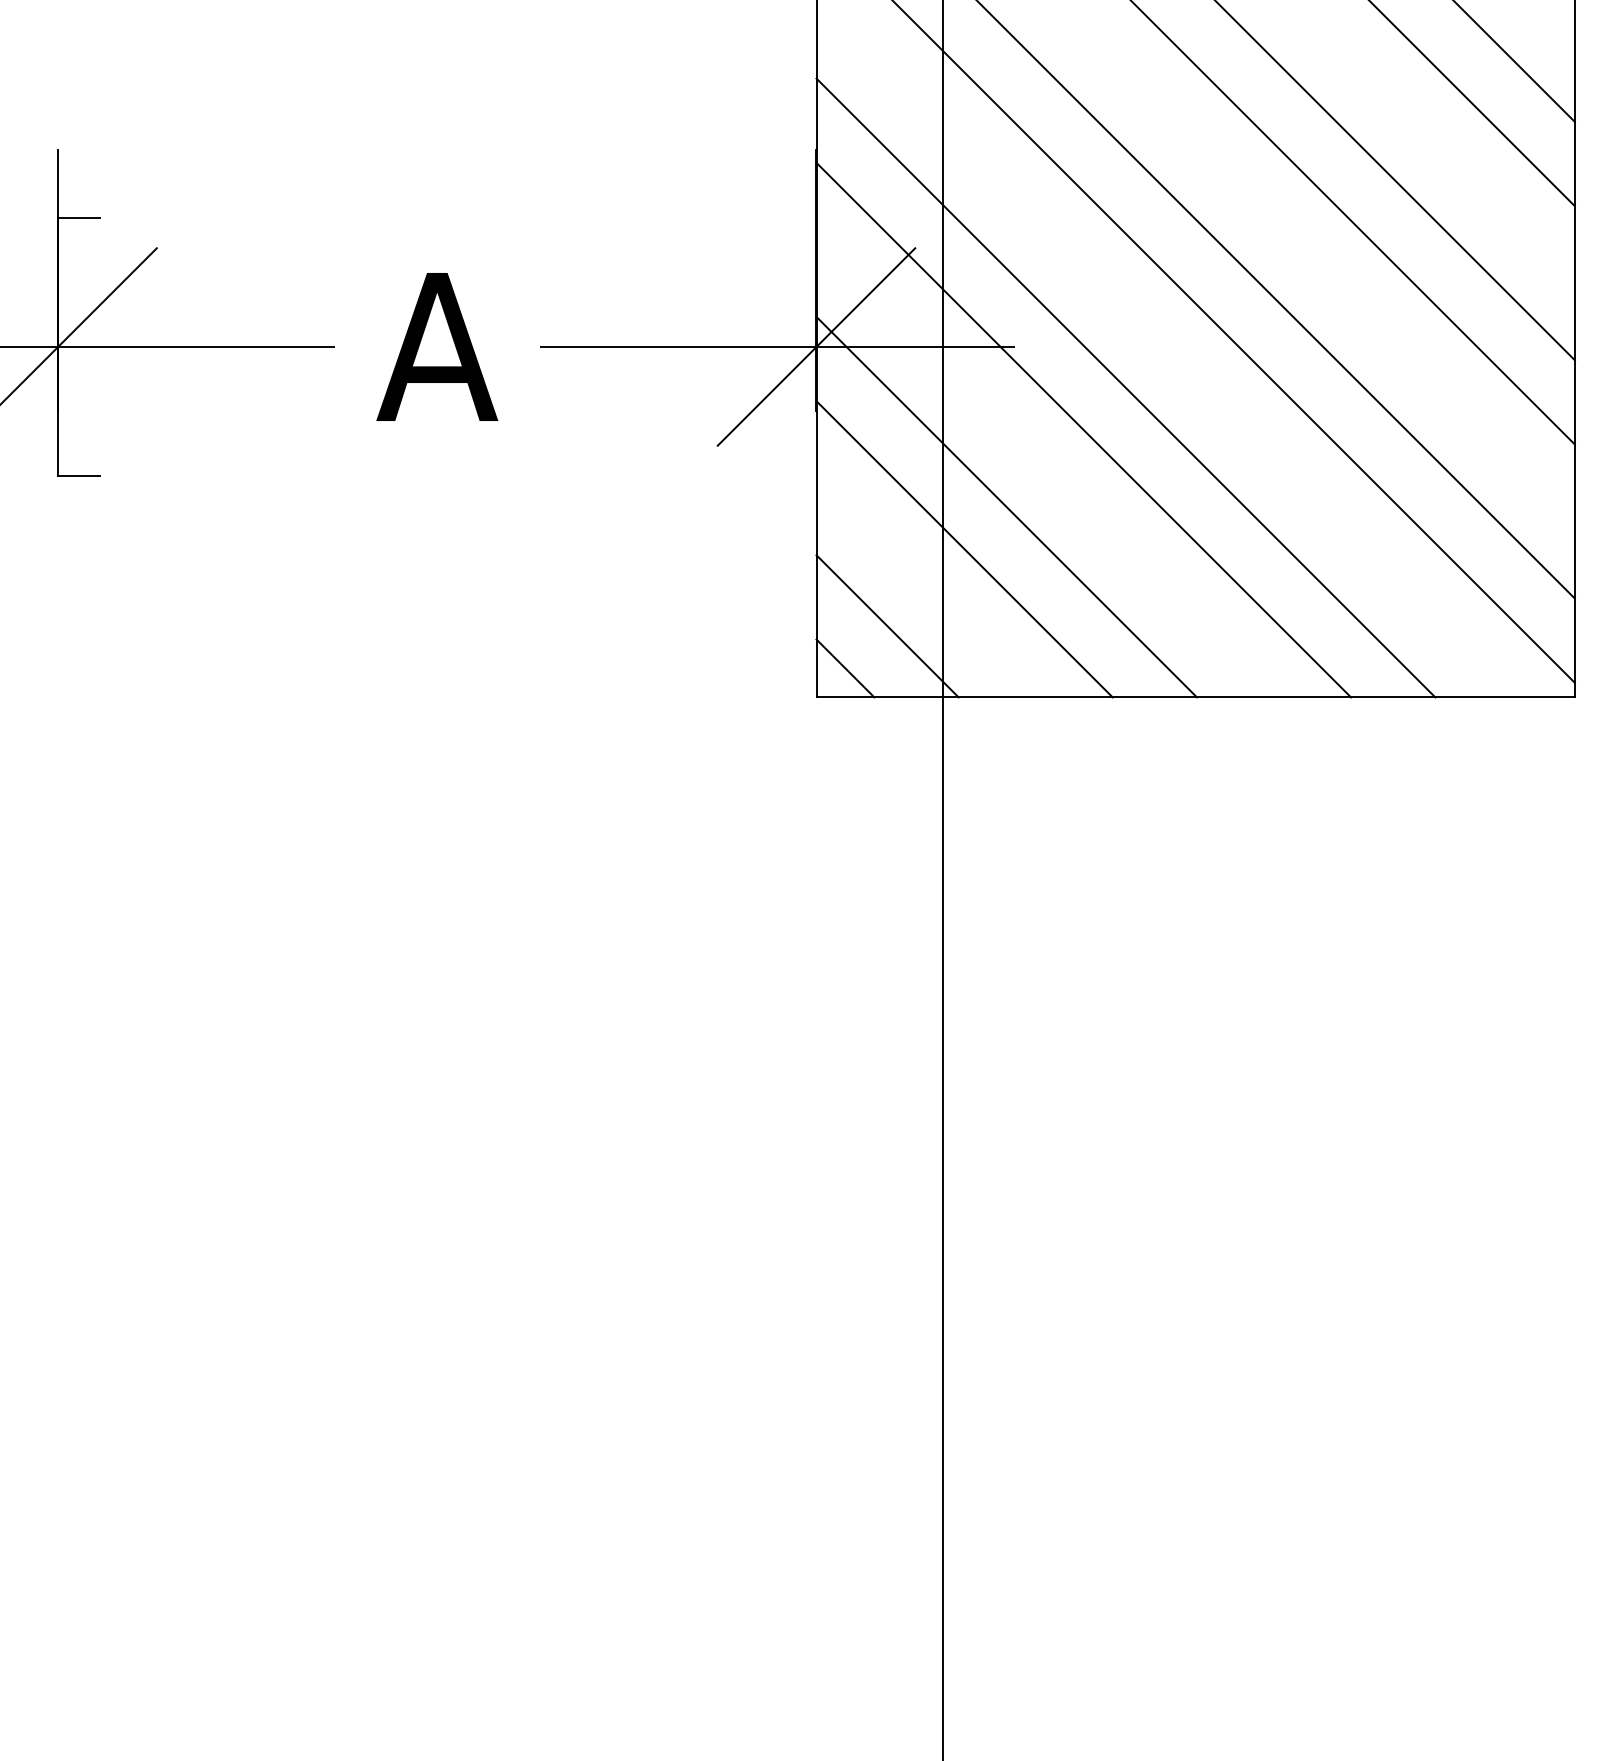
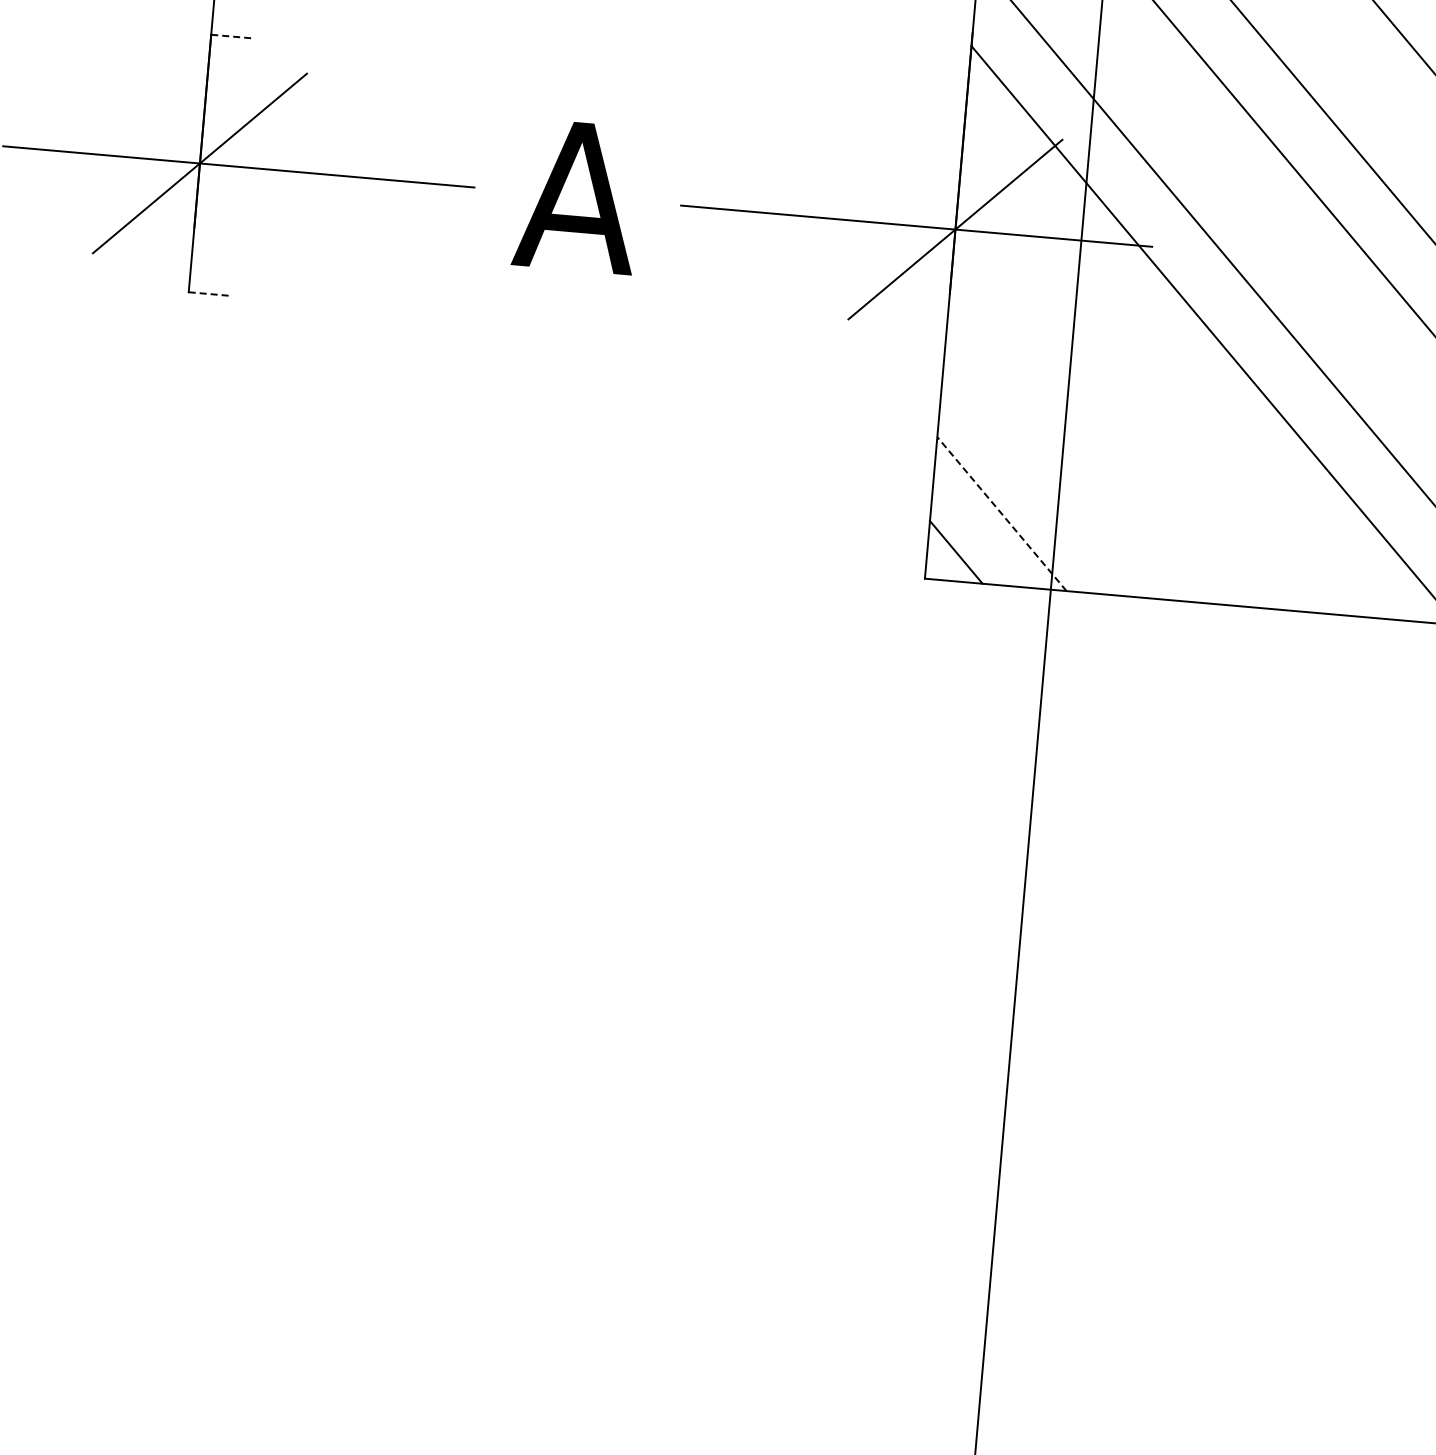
line: (79, 217) -> (232, 36), solid -> dashed
line: (79, 476) -> (209, 294), solid -> dashed
line: (1006, 506) -> (1130, 405), removed
line: (964, 549) -> (1085, 444), removed
line: (887, 626) -> (1001, 514), solid -> dashed

